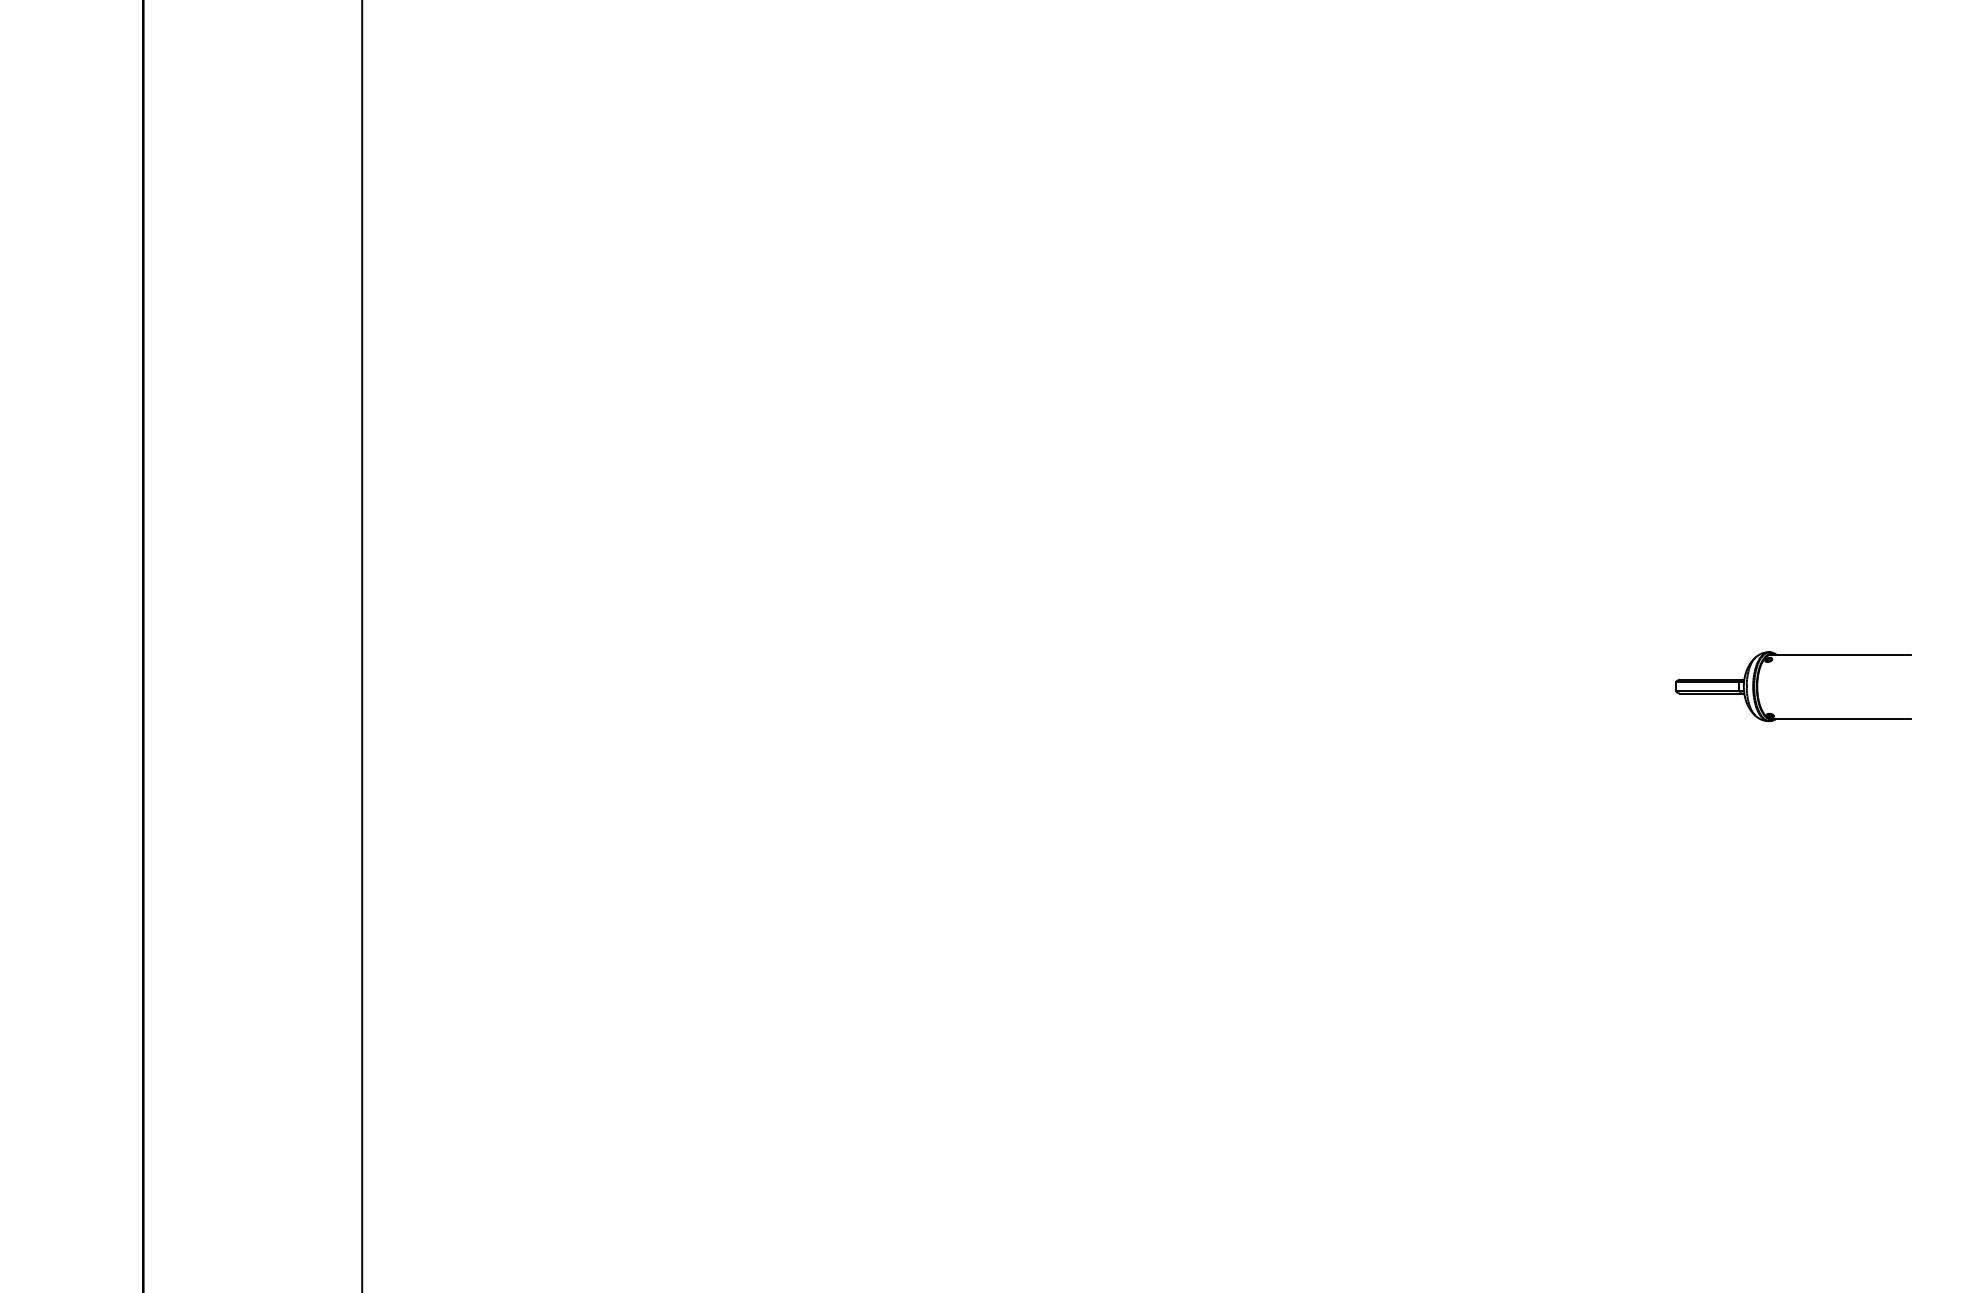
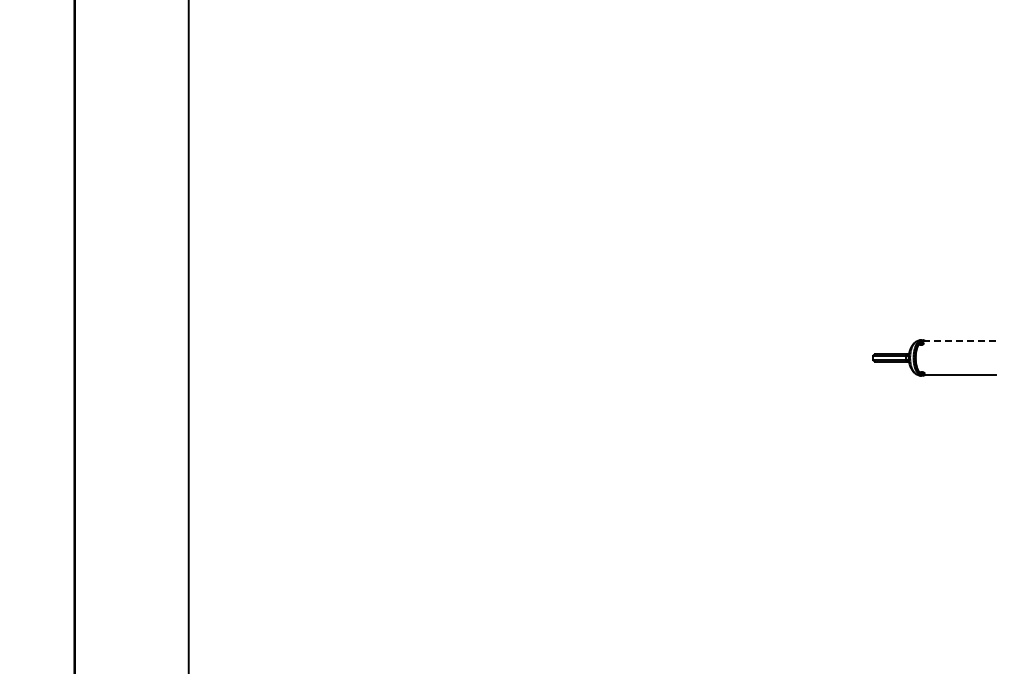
line: (1839, 655) -> (958, 341), solid -> dashed

